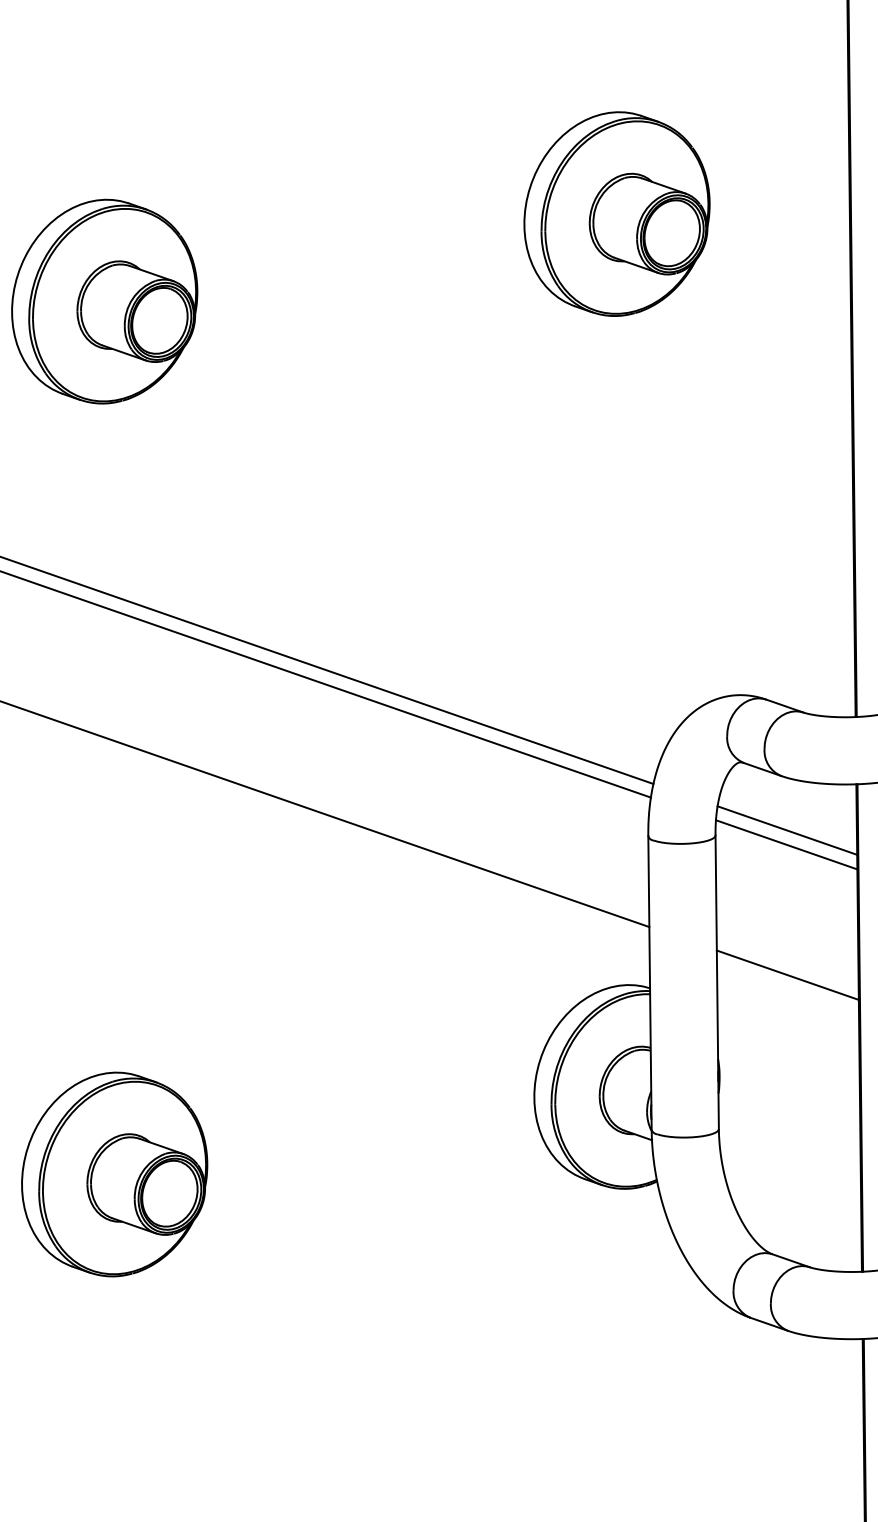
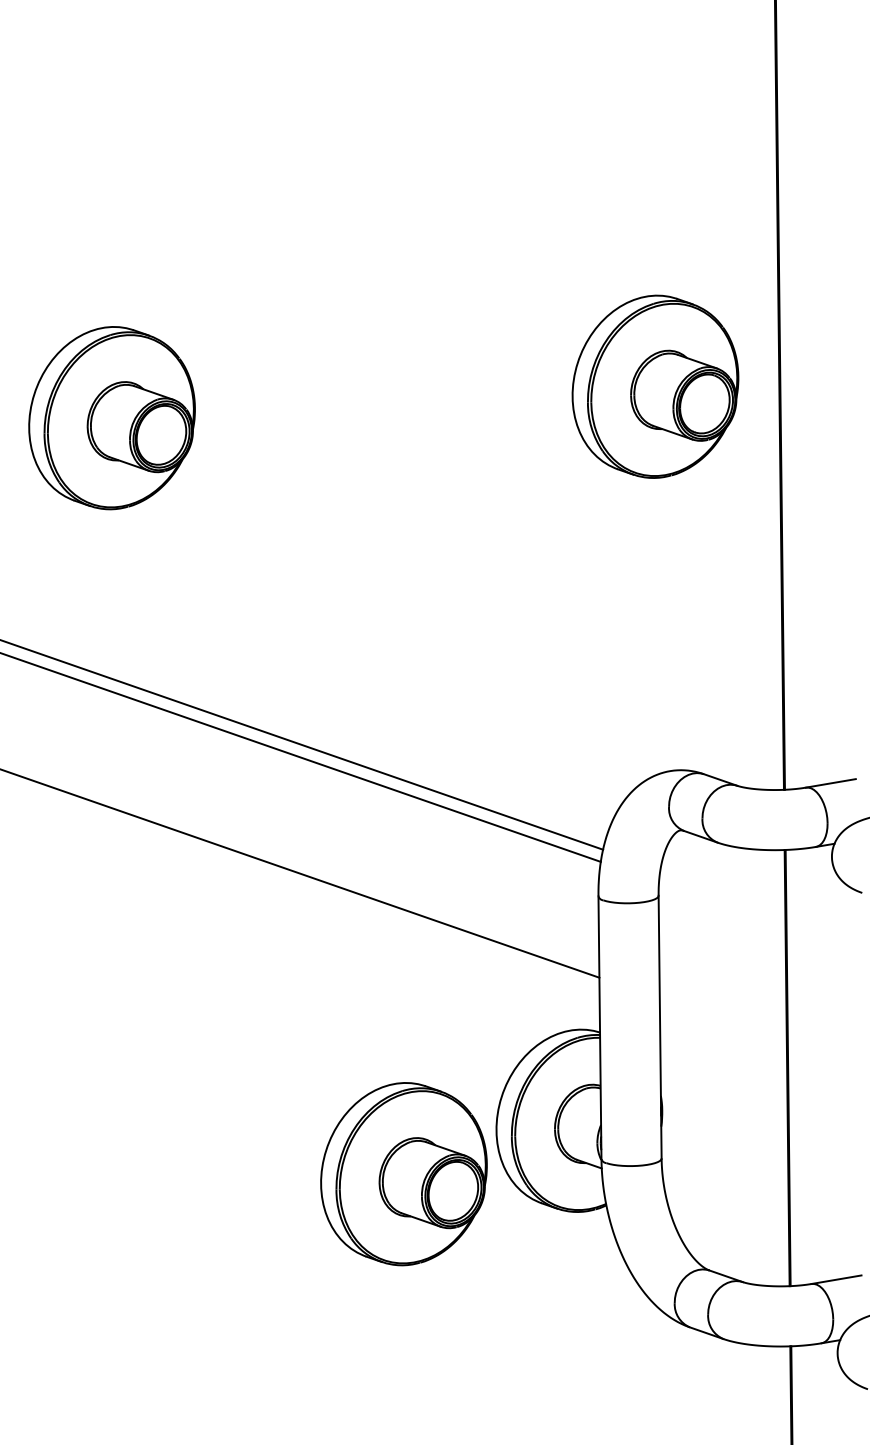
part: (617, 213) -> (655, 386), moved
line: (786, 830) -> (722, 891), removed
line: (786, 845) -> (722, 904), removed
line: (786, 974) -> (722, 1020), removed
part: (114, 1174) -> (403, 1174), moved

